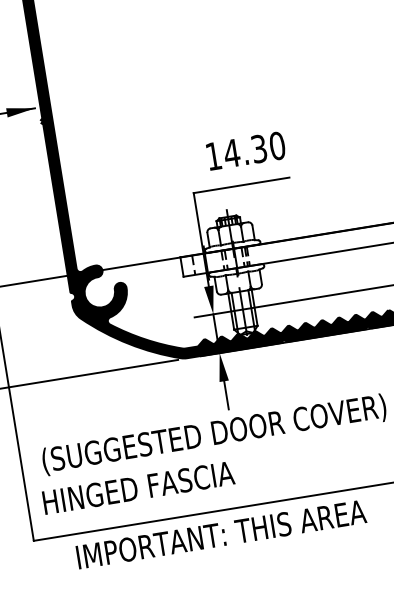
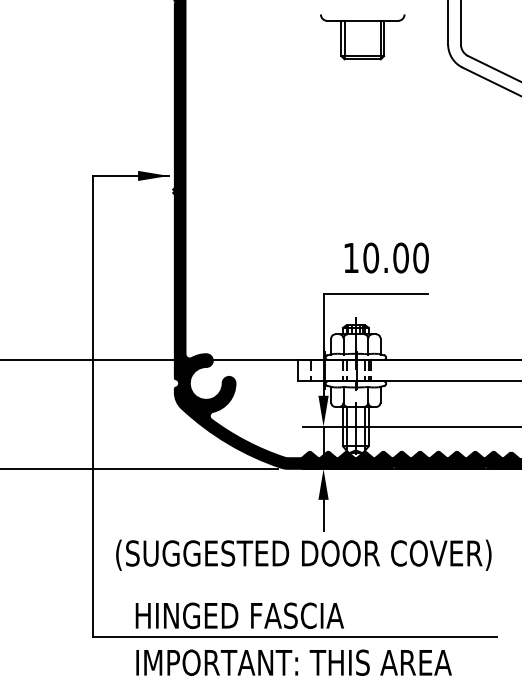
text: (244, 150) -> (385, 257), 14.30 -> 10.00
text: (138, 487) -> (239, 615), moved

